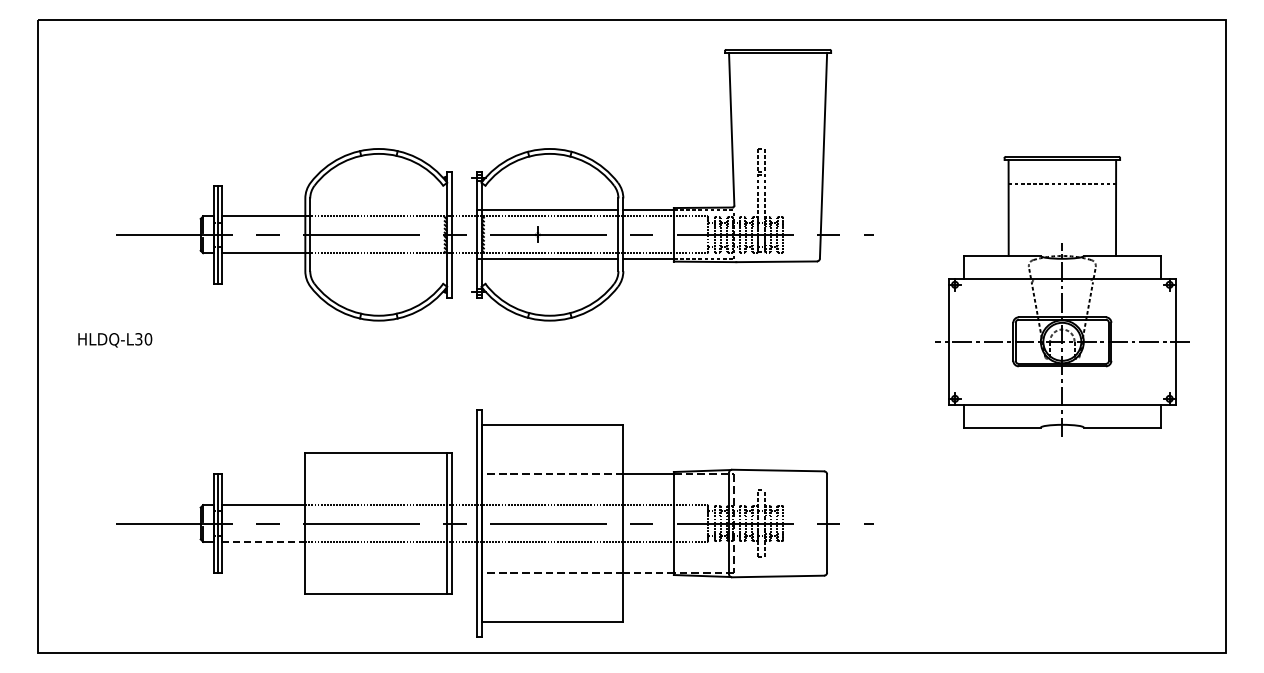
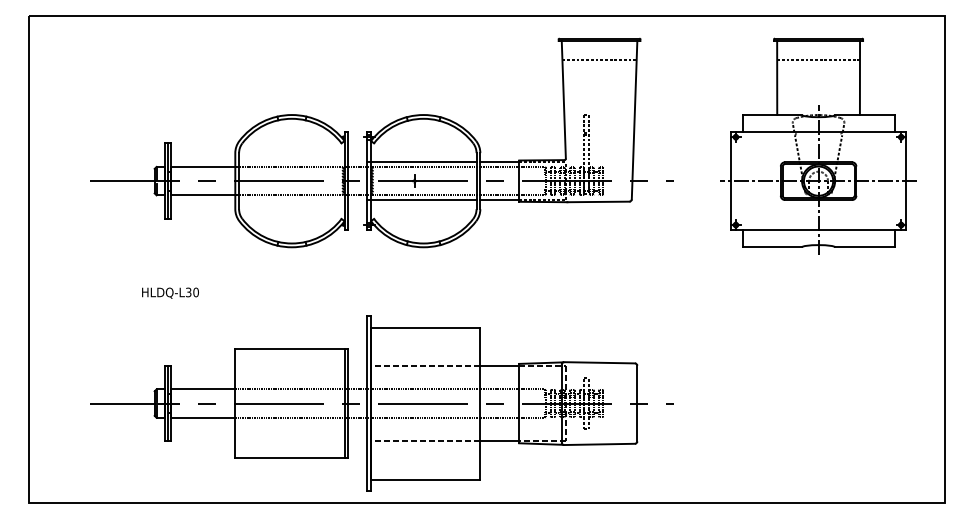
line: (777, 77) -> (599, 59), added
part: (1062, 296) -> (818, 146), moved
text: (115, 340) -> (170, 293), moved
line: (263, 541) -> (203, 417), dashed -> solid
line: (648, 572) -> (499, 441), dashed -> solid

